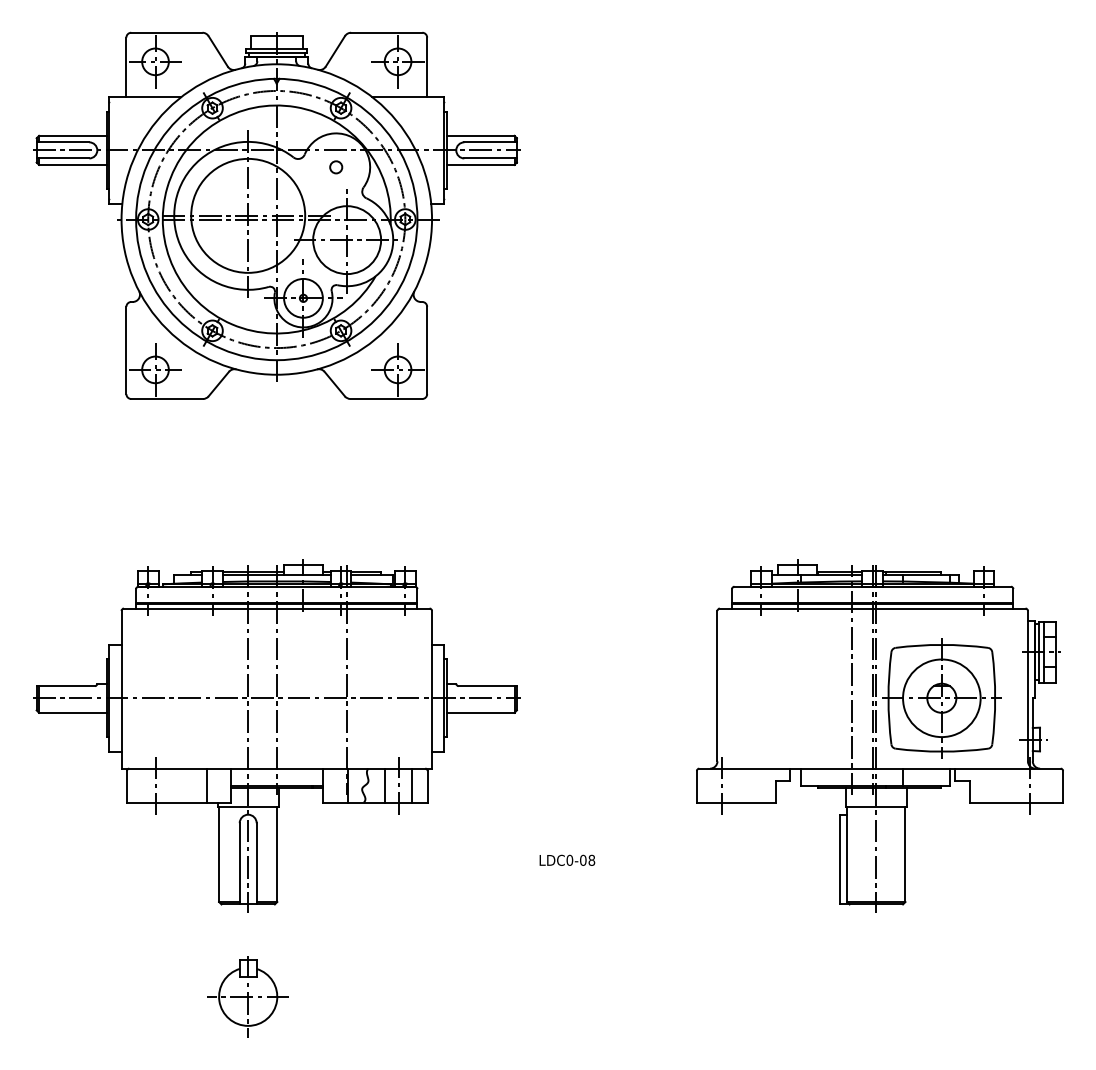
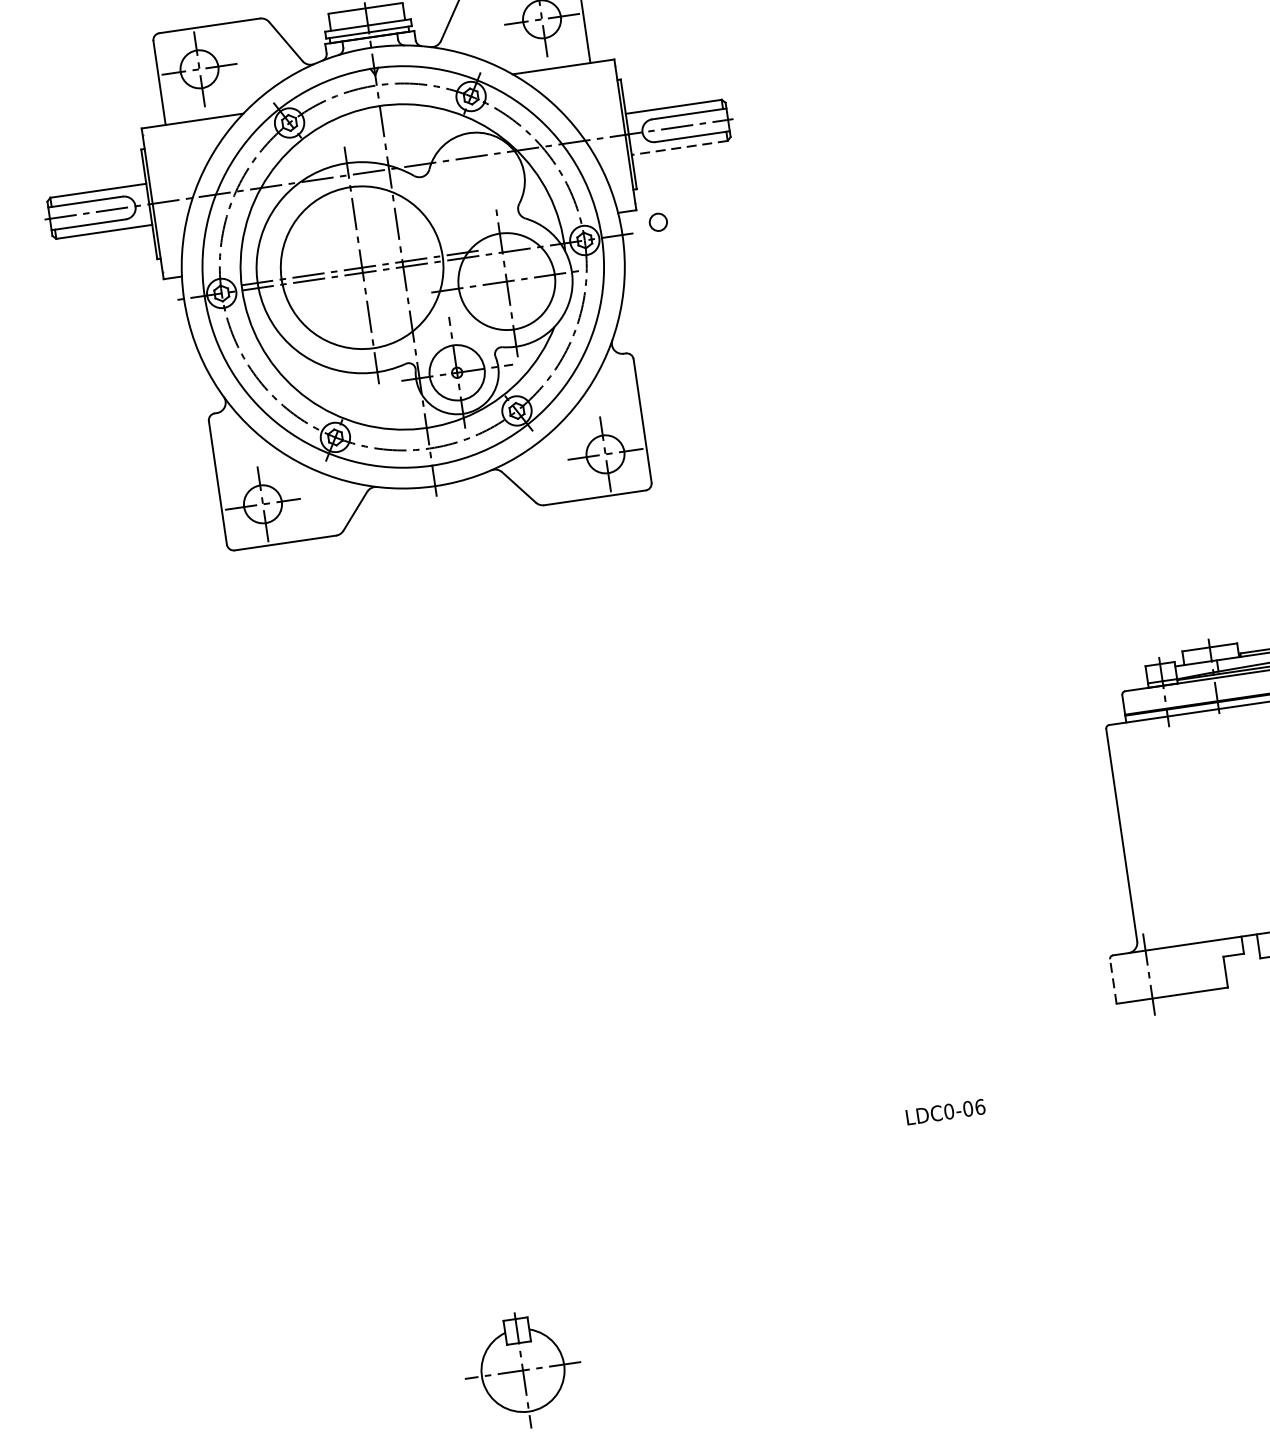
line: (480, 164) -> (679, 147), solid -> dashed
circle: (336, 167) -> (658, 222), moved
part: (276, 735) -> (509, 995), removed
line: (696, 786) -> (1112, 981), solid -> dashed
text: (591, 859) -> (979, 1105), LDC0-08 -> LDC0-06

